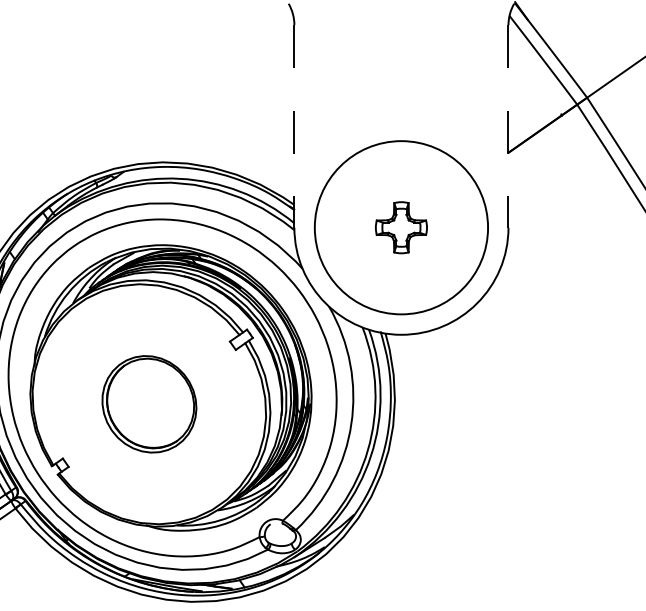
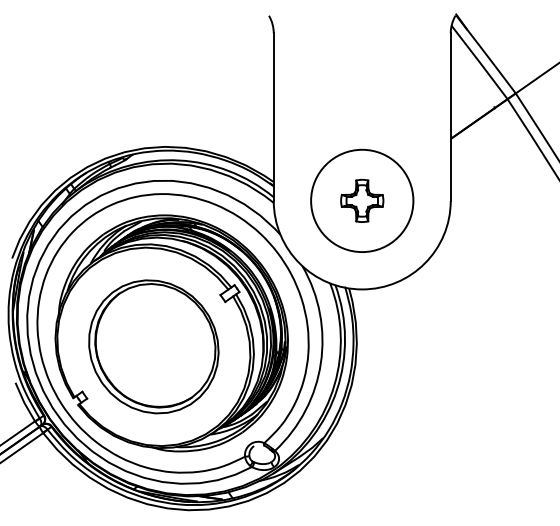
line: (294, 126) -> (273, 117), dashed -> solid
line: (508, 126) -> (450, 117), dashed -> solid
circle: (401, 227) -> (362, 200), size x0.71
part: (148, 403) -> (153, 346), size x1.67

